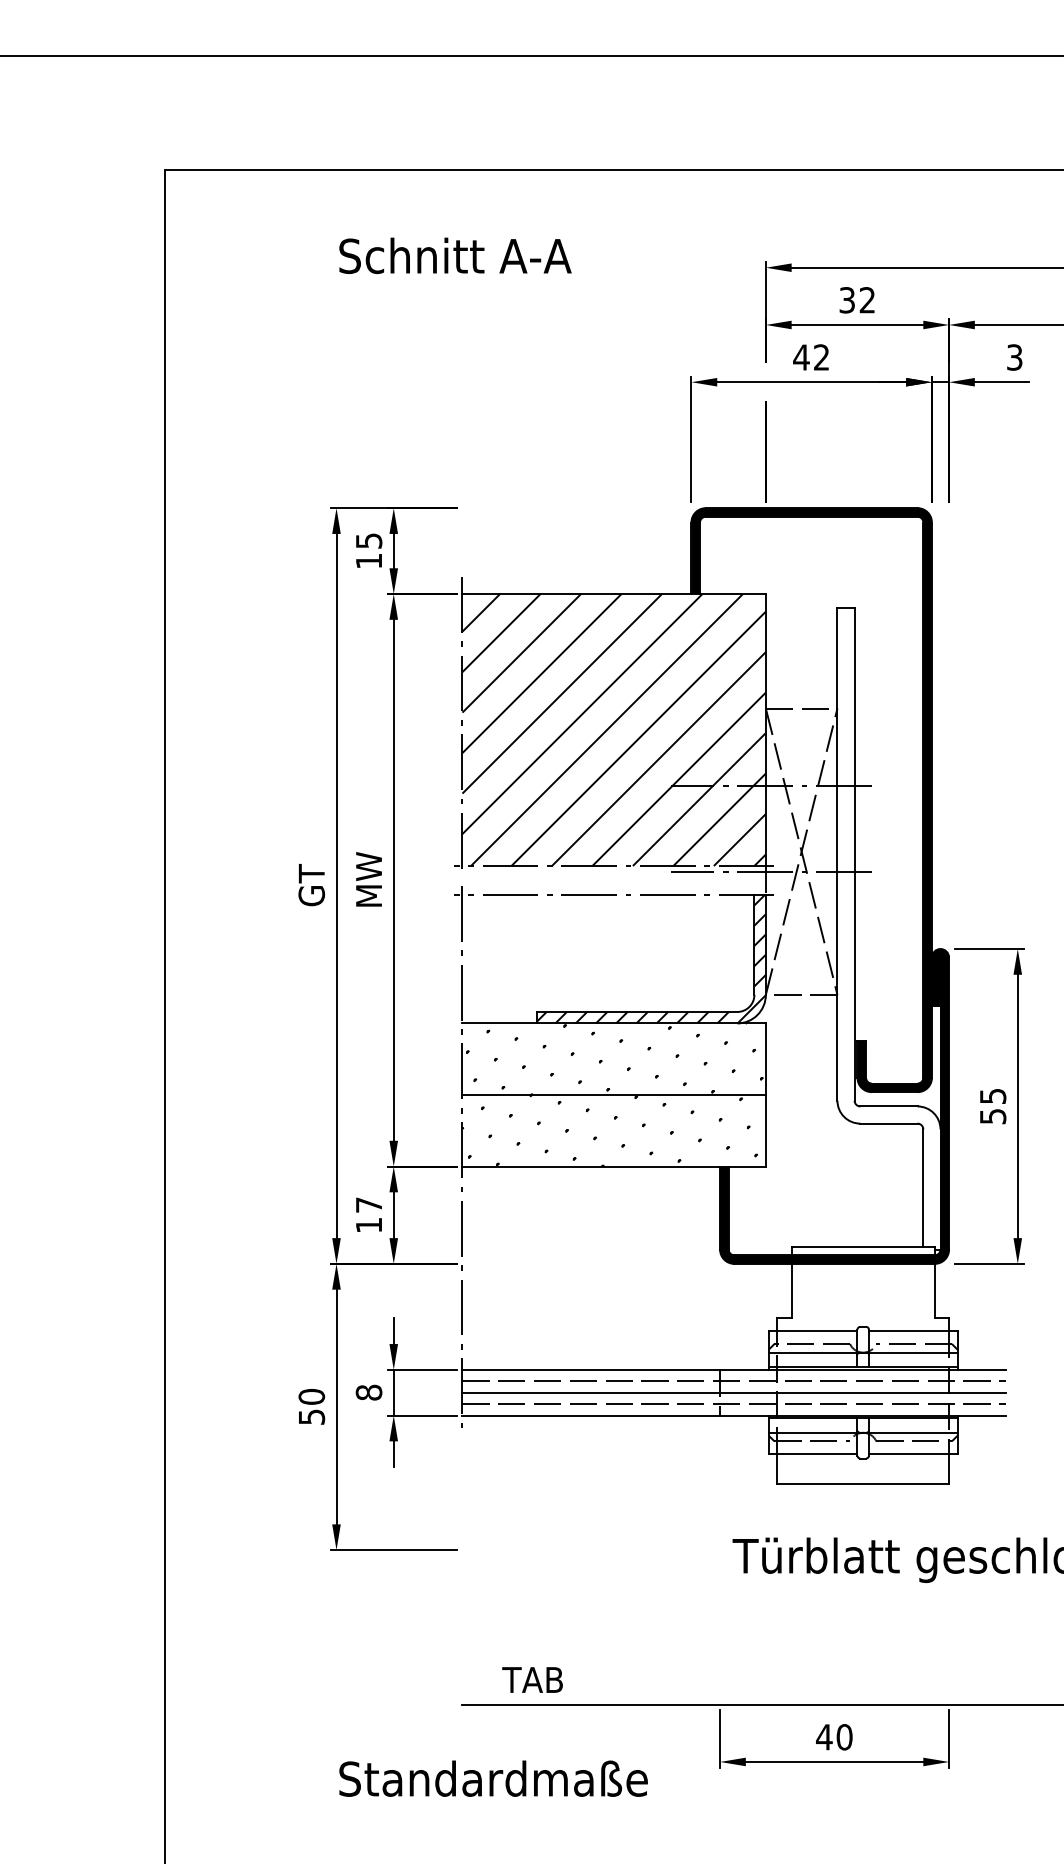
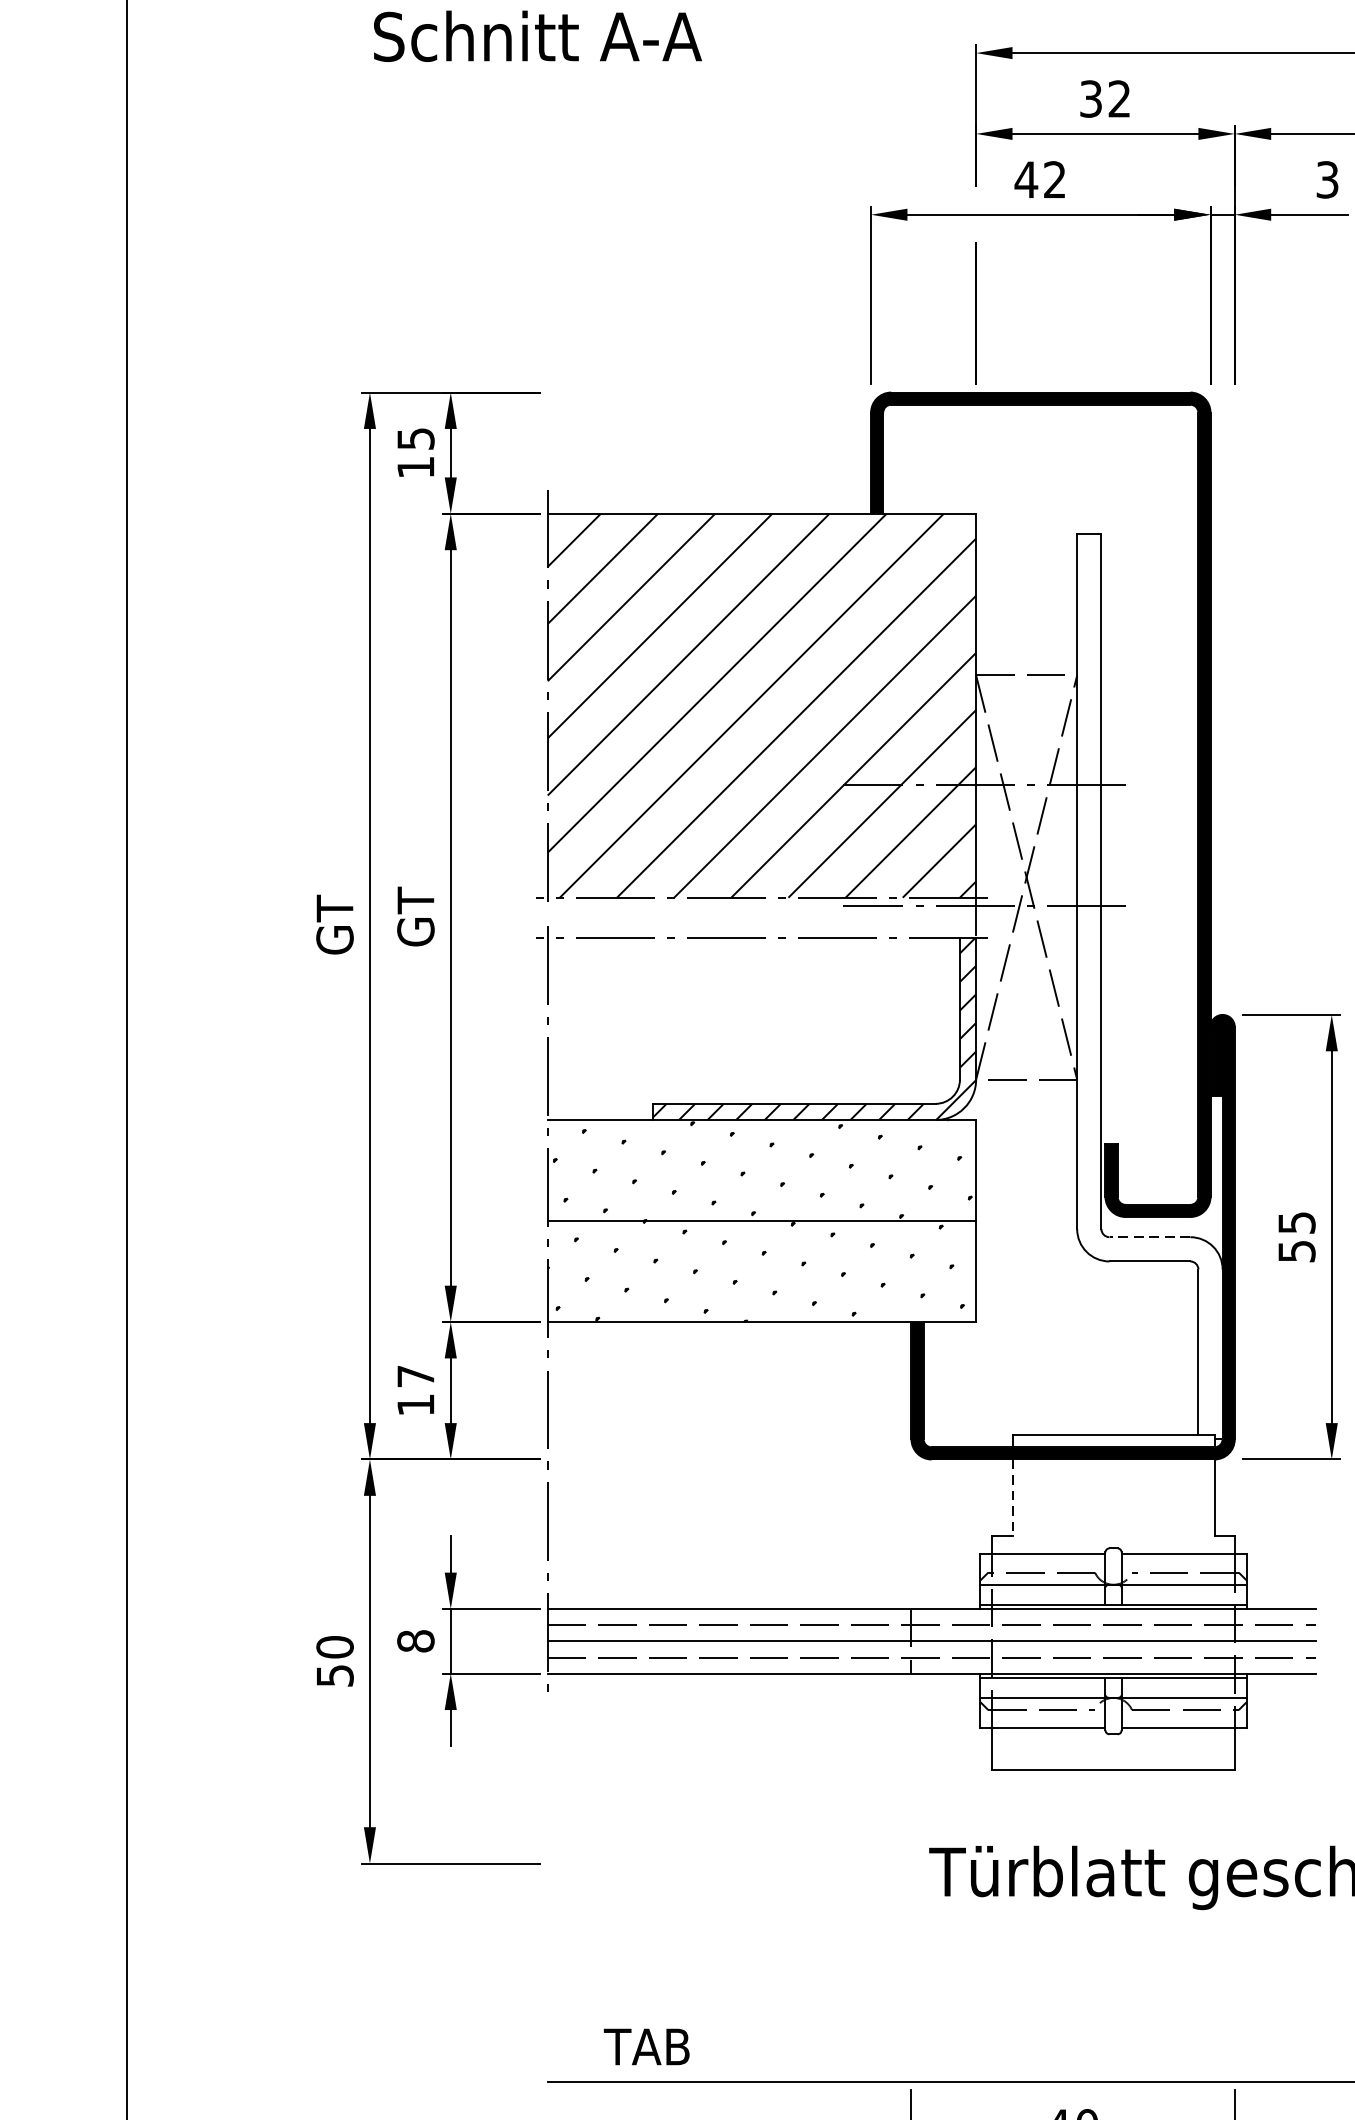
text: (368, 879) -> (415, 916), MW -> GT
line: (888, 1106) -> (1149, 1237), solid -> dashed
line: (791, 1291) -> (1012, 1498), solid -> dashed

